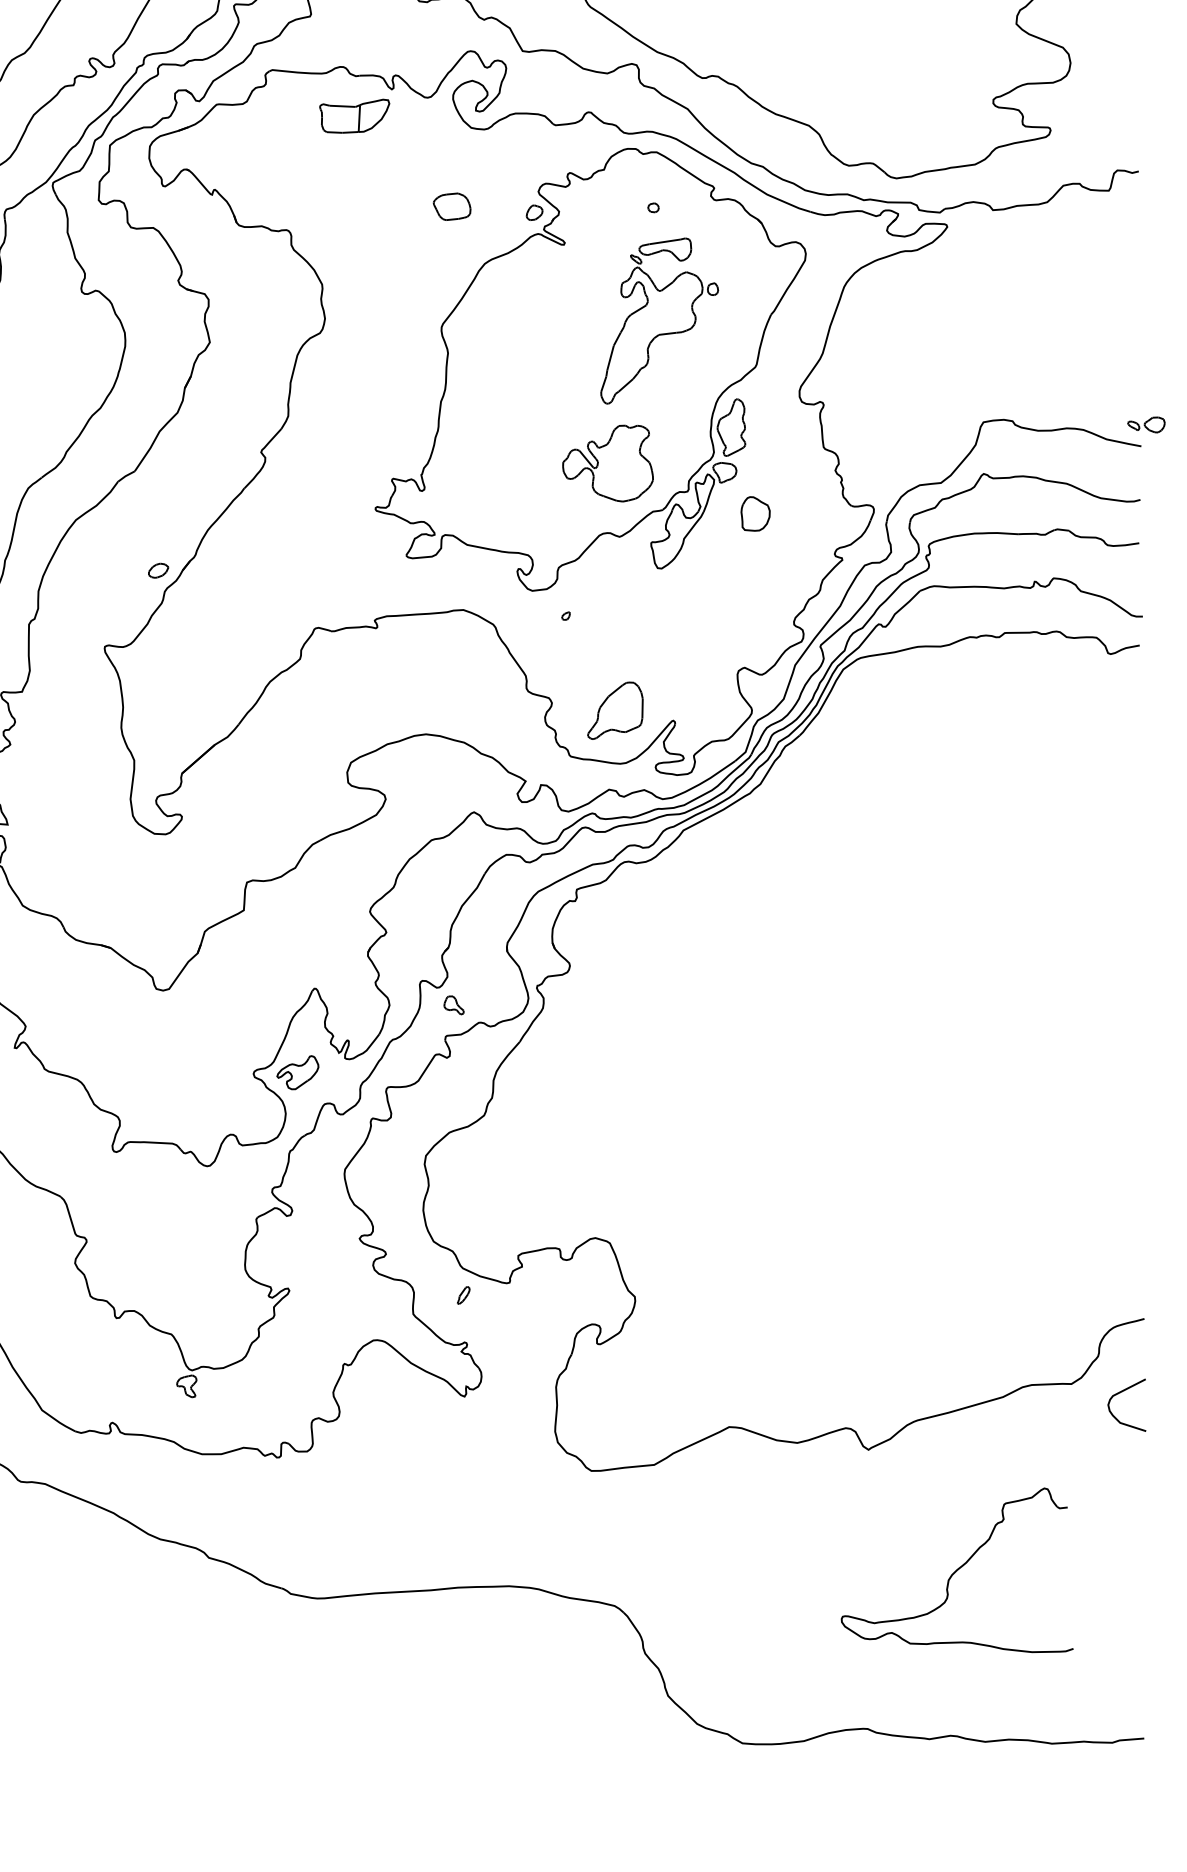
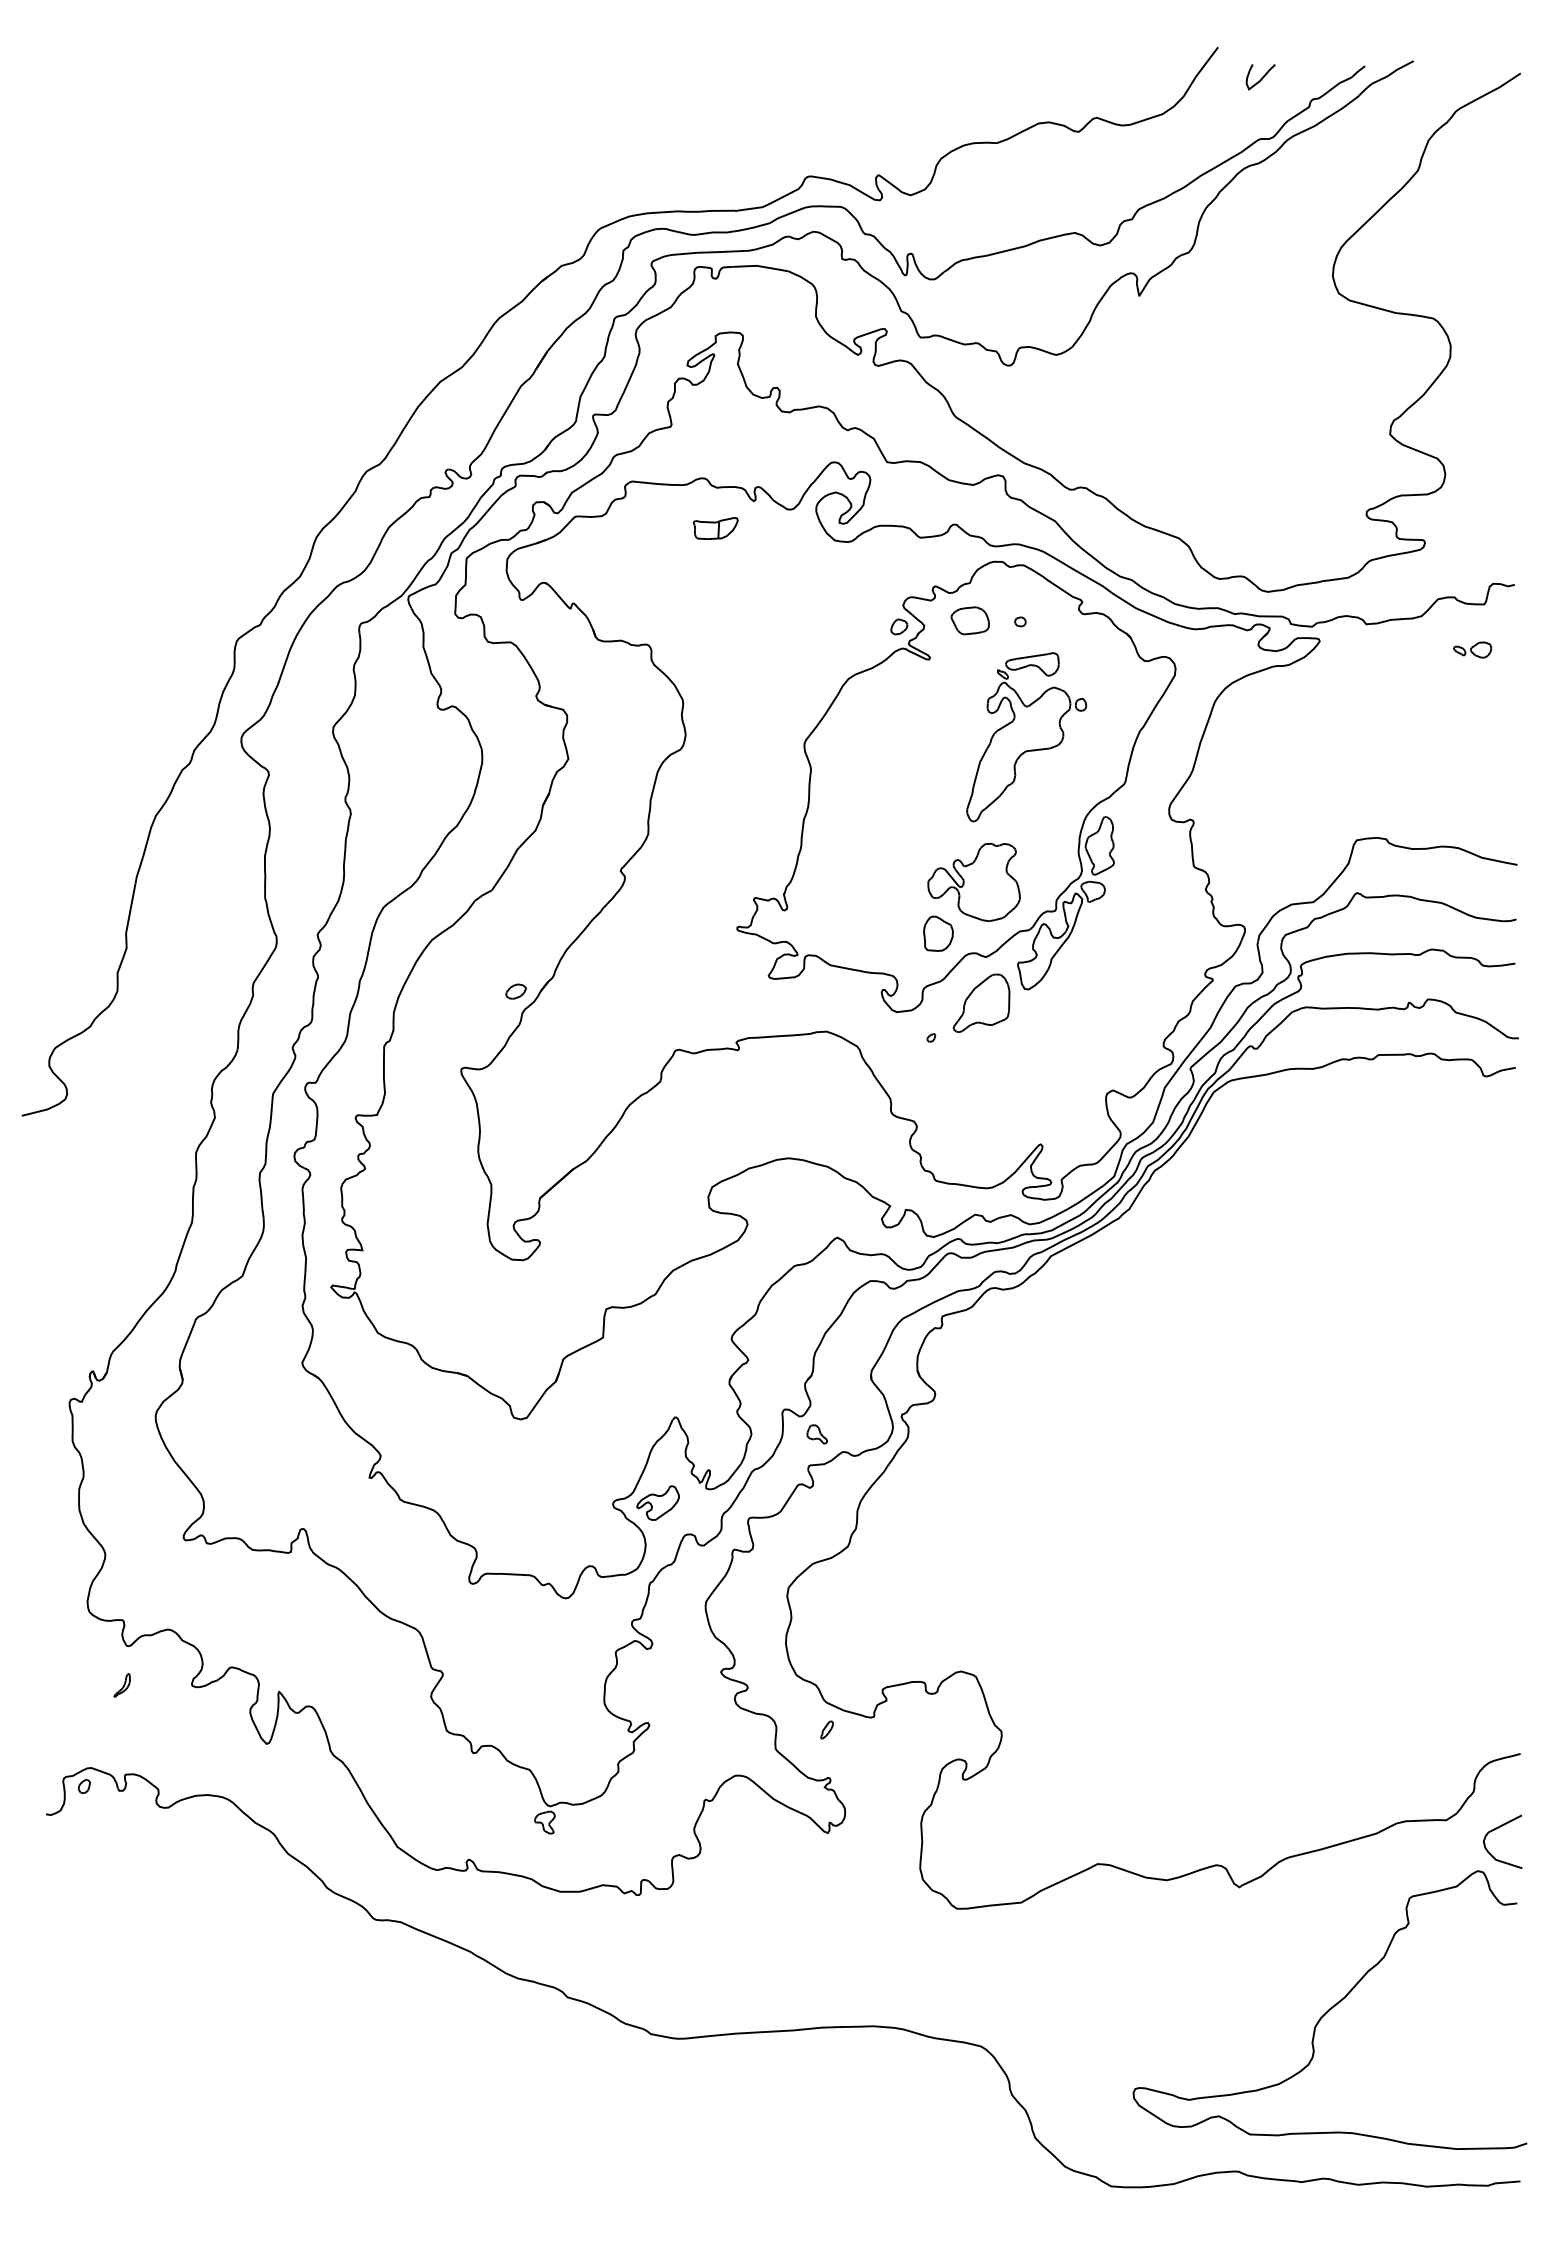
part: (354, 116) -> (715, 528), size x0.62
part: (451, 206) -> (969, 620), moved
part: (1146, 424) -> (1472, 649), moved
part: (755, 513) -> (938, 933), moved
part: (615, 709) -> (981, 1002), moved
part: (956, 1569) -> (1329, 2009), size x1.67

